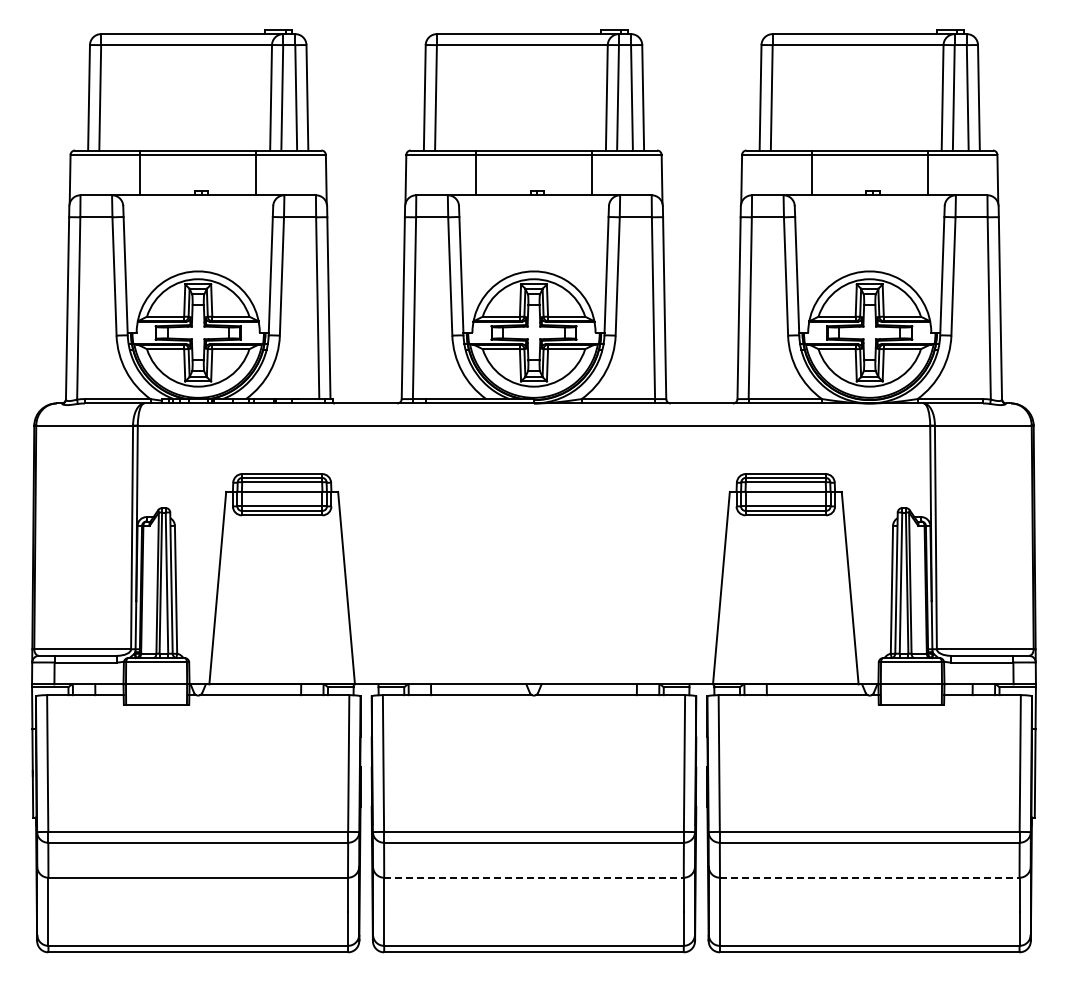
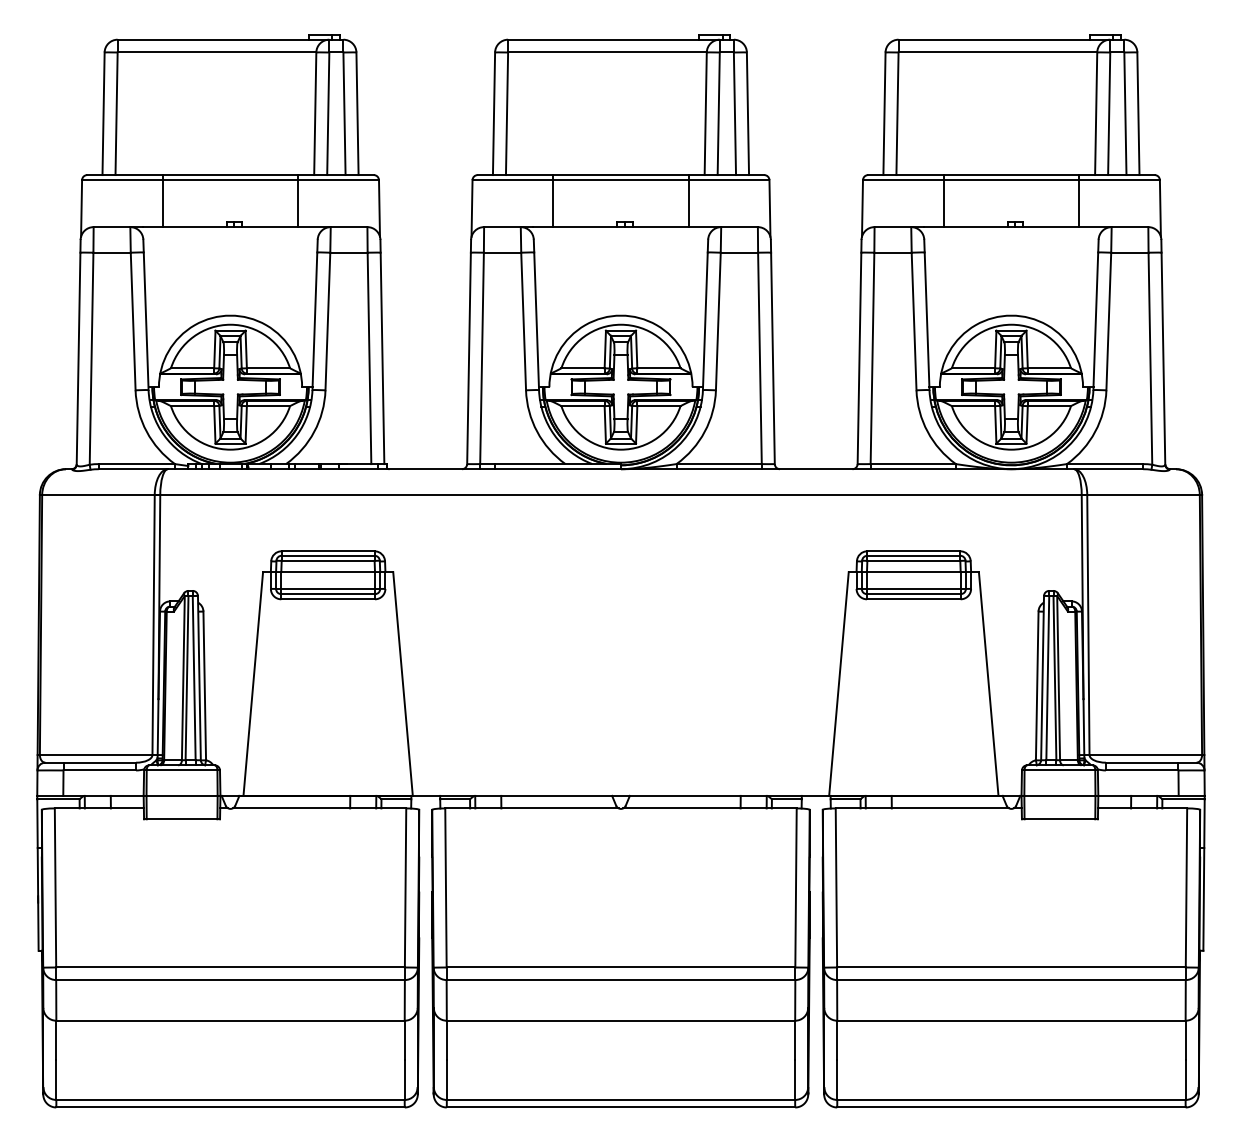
line: (534, 877) -> (621, 1020), dashed -> solid
line: (869, 877) -> (1011, 1020), dashed -> solid

